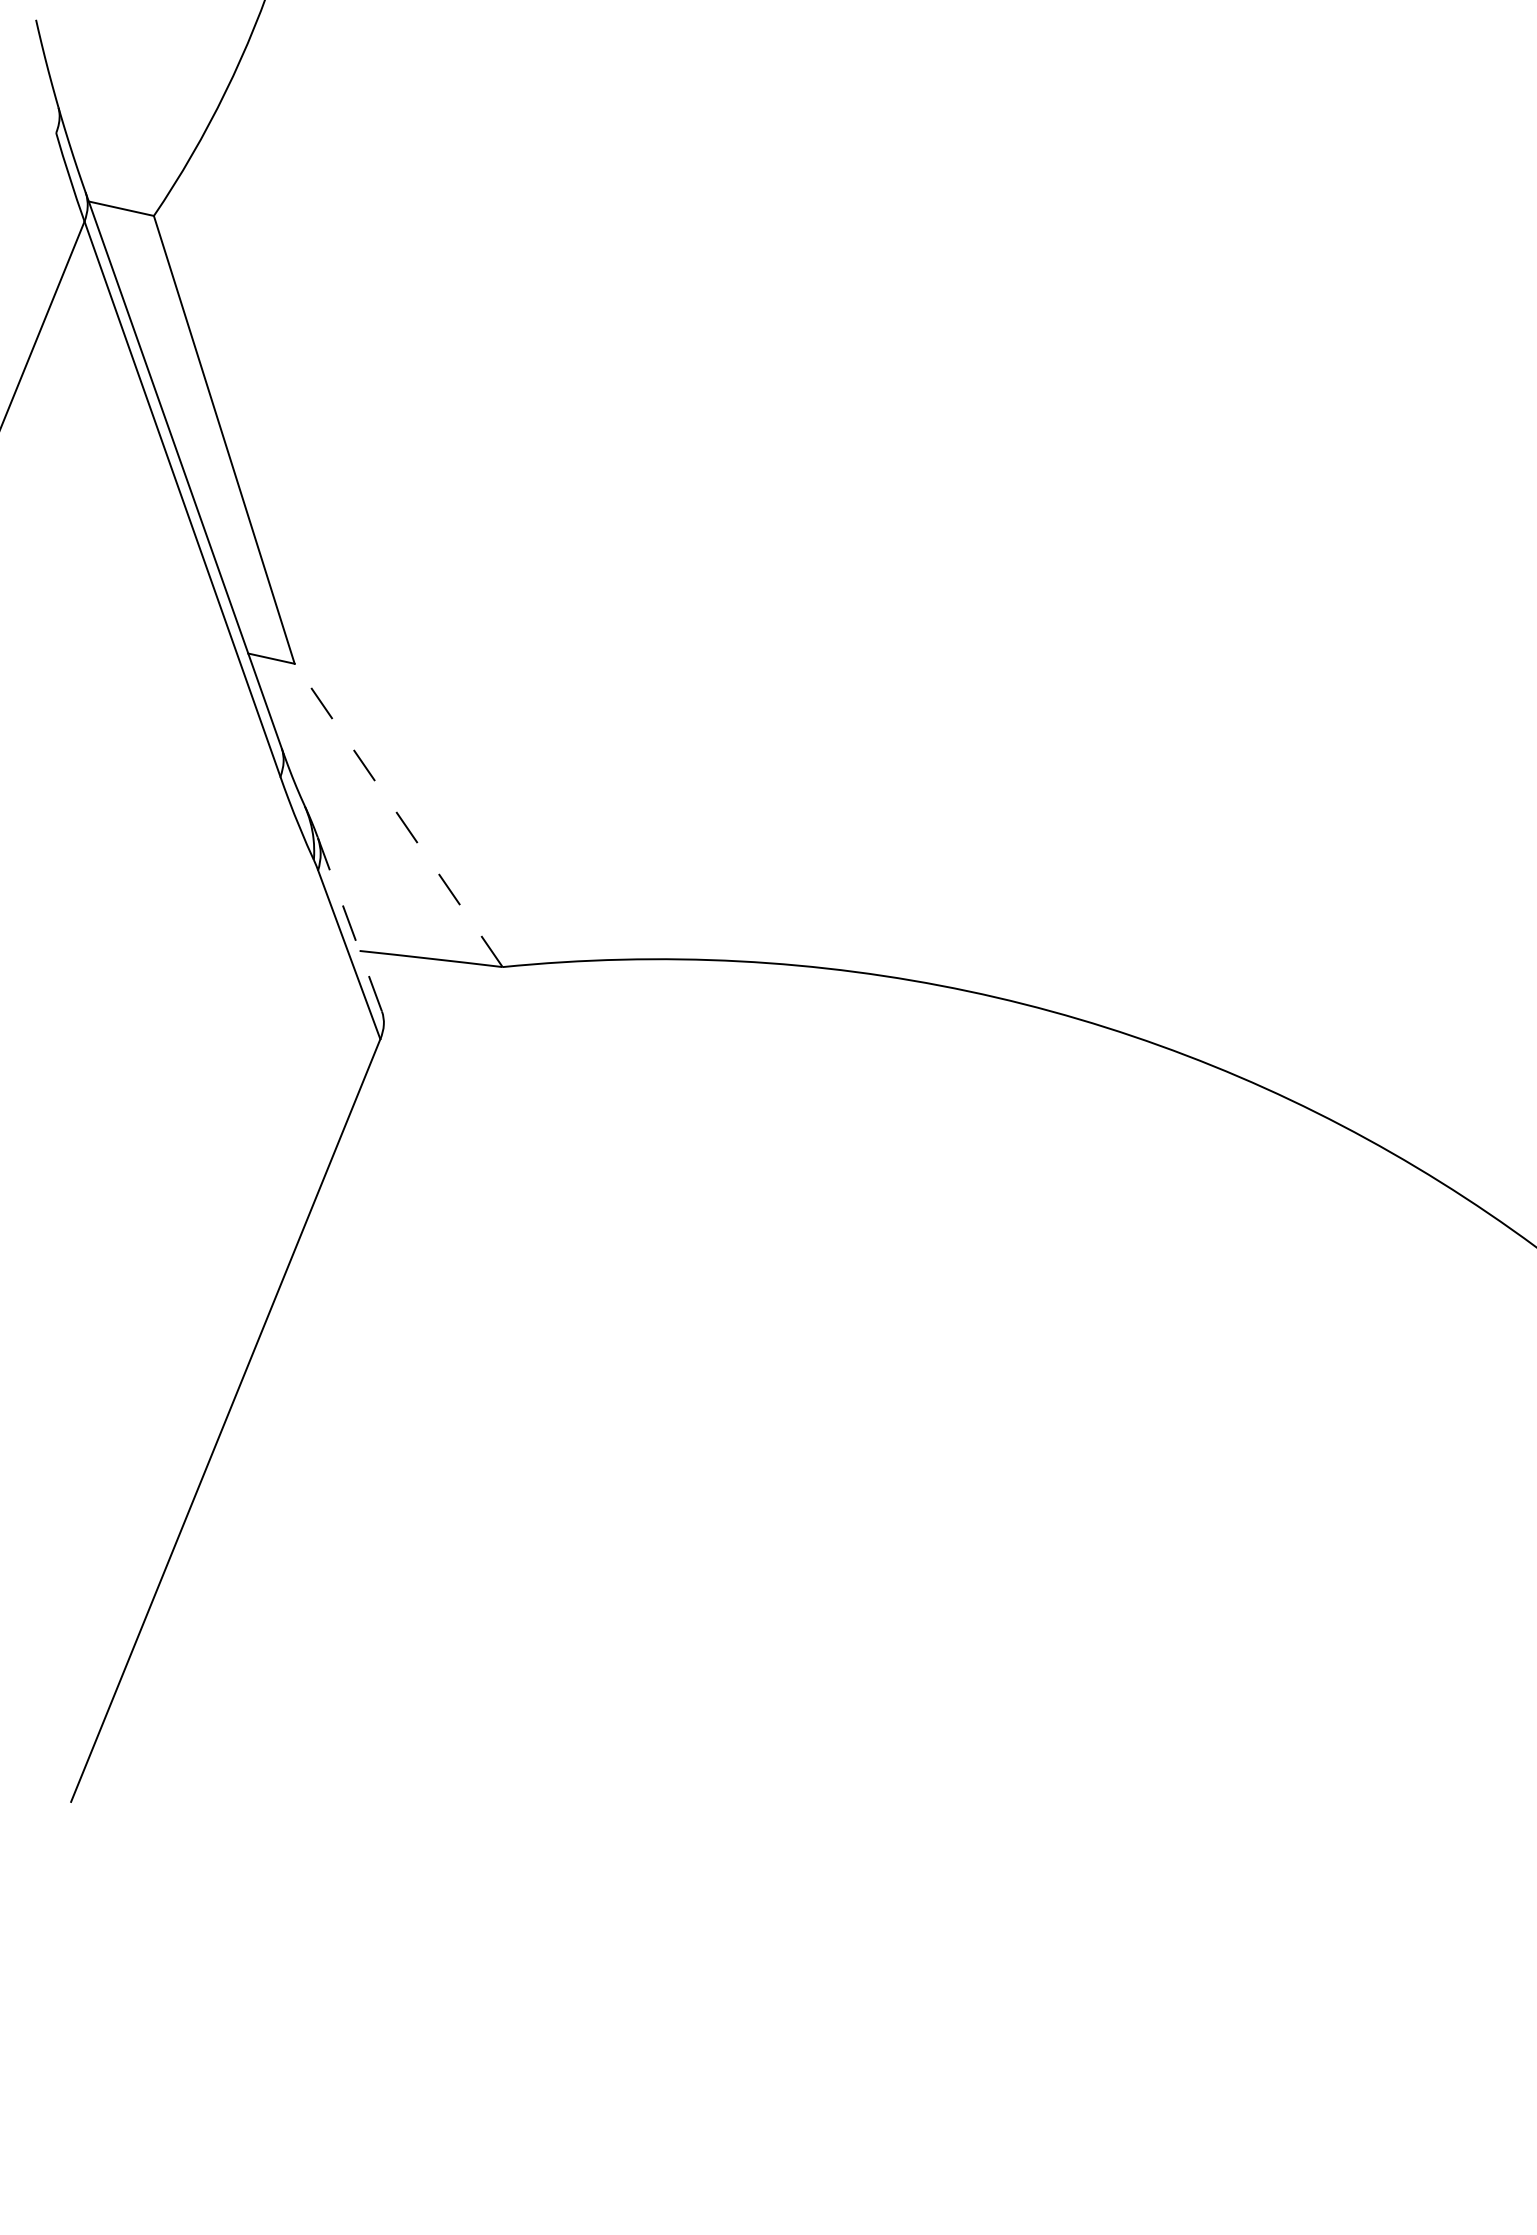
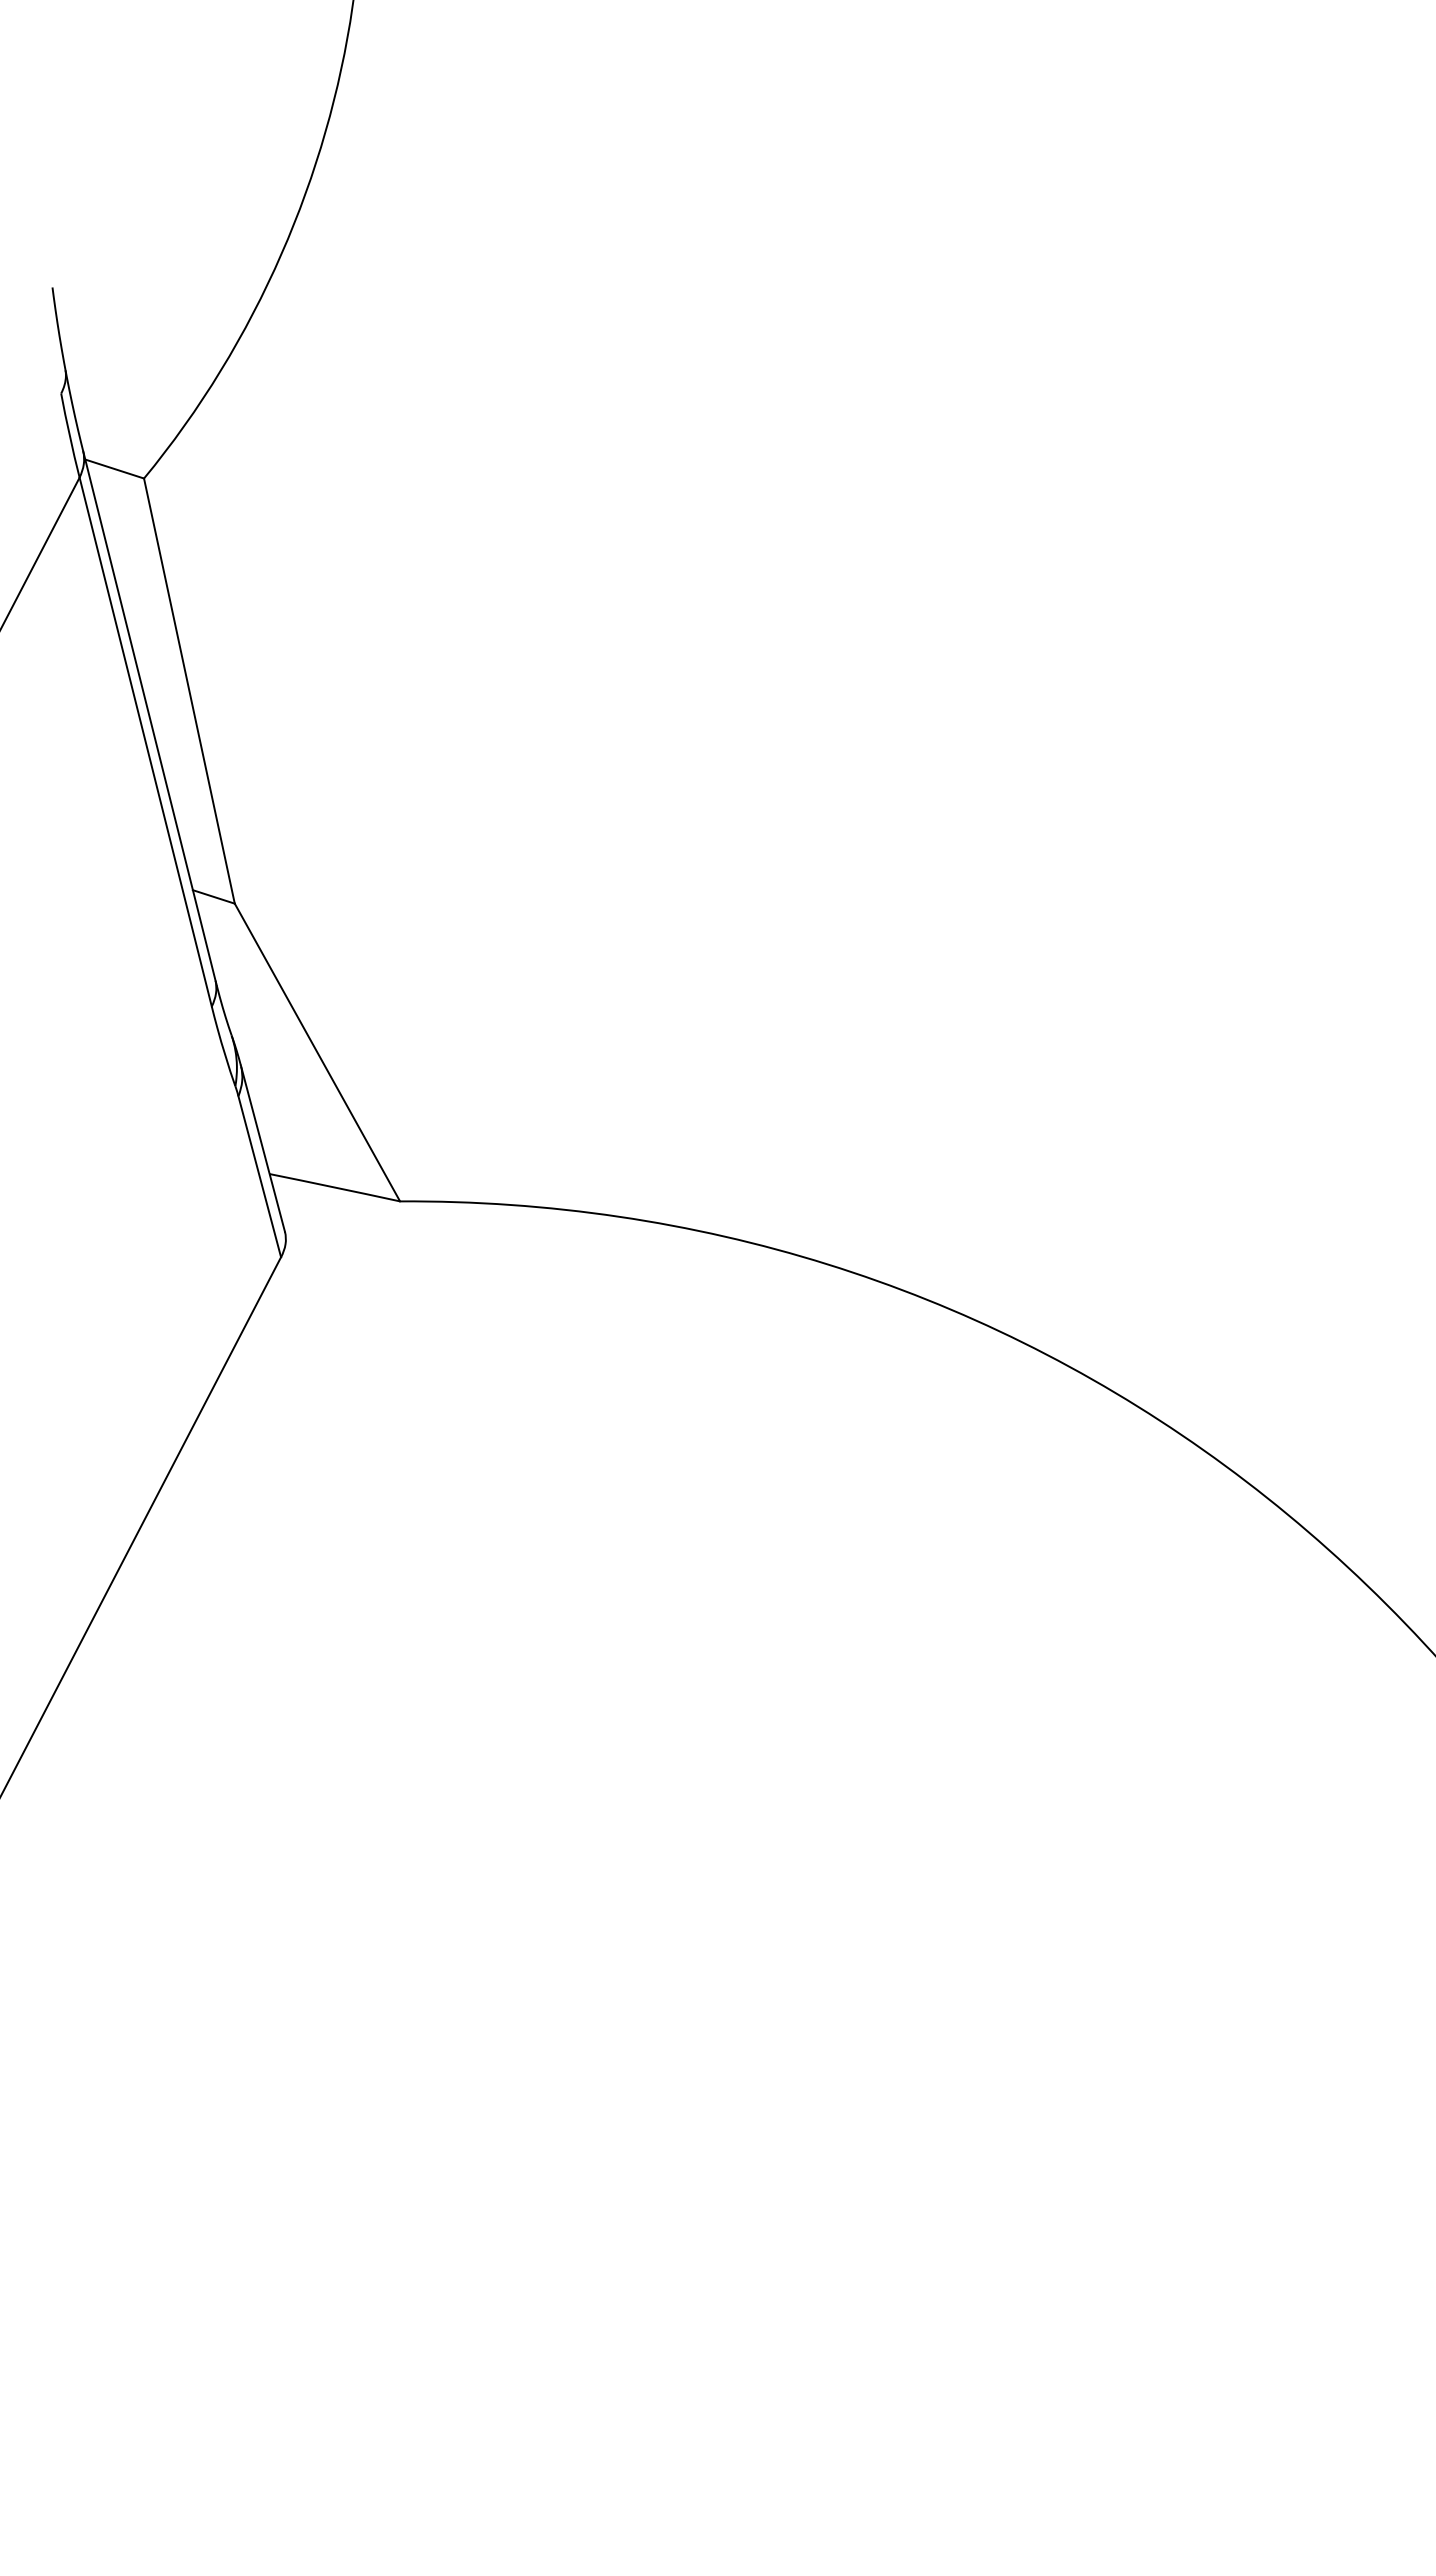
line: (398, 815) -> (317, 1052), dashed -> solid
line: (349, 924) -> (262, 1148), dashed -> solid

